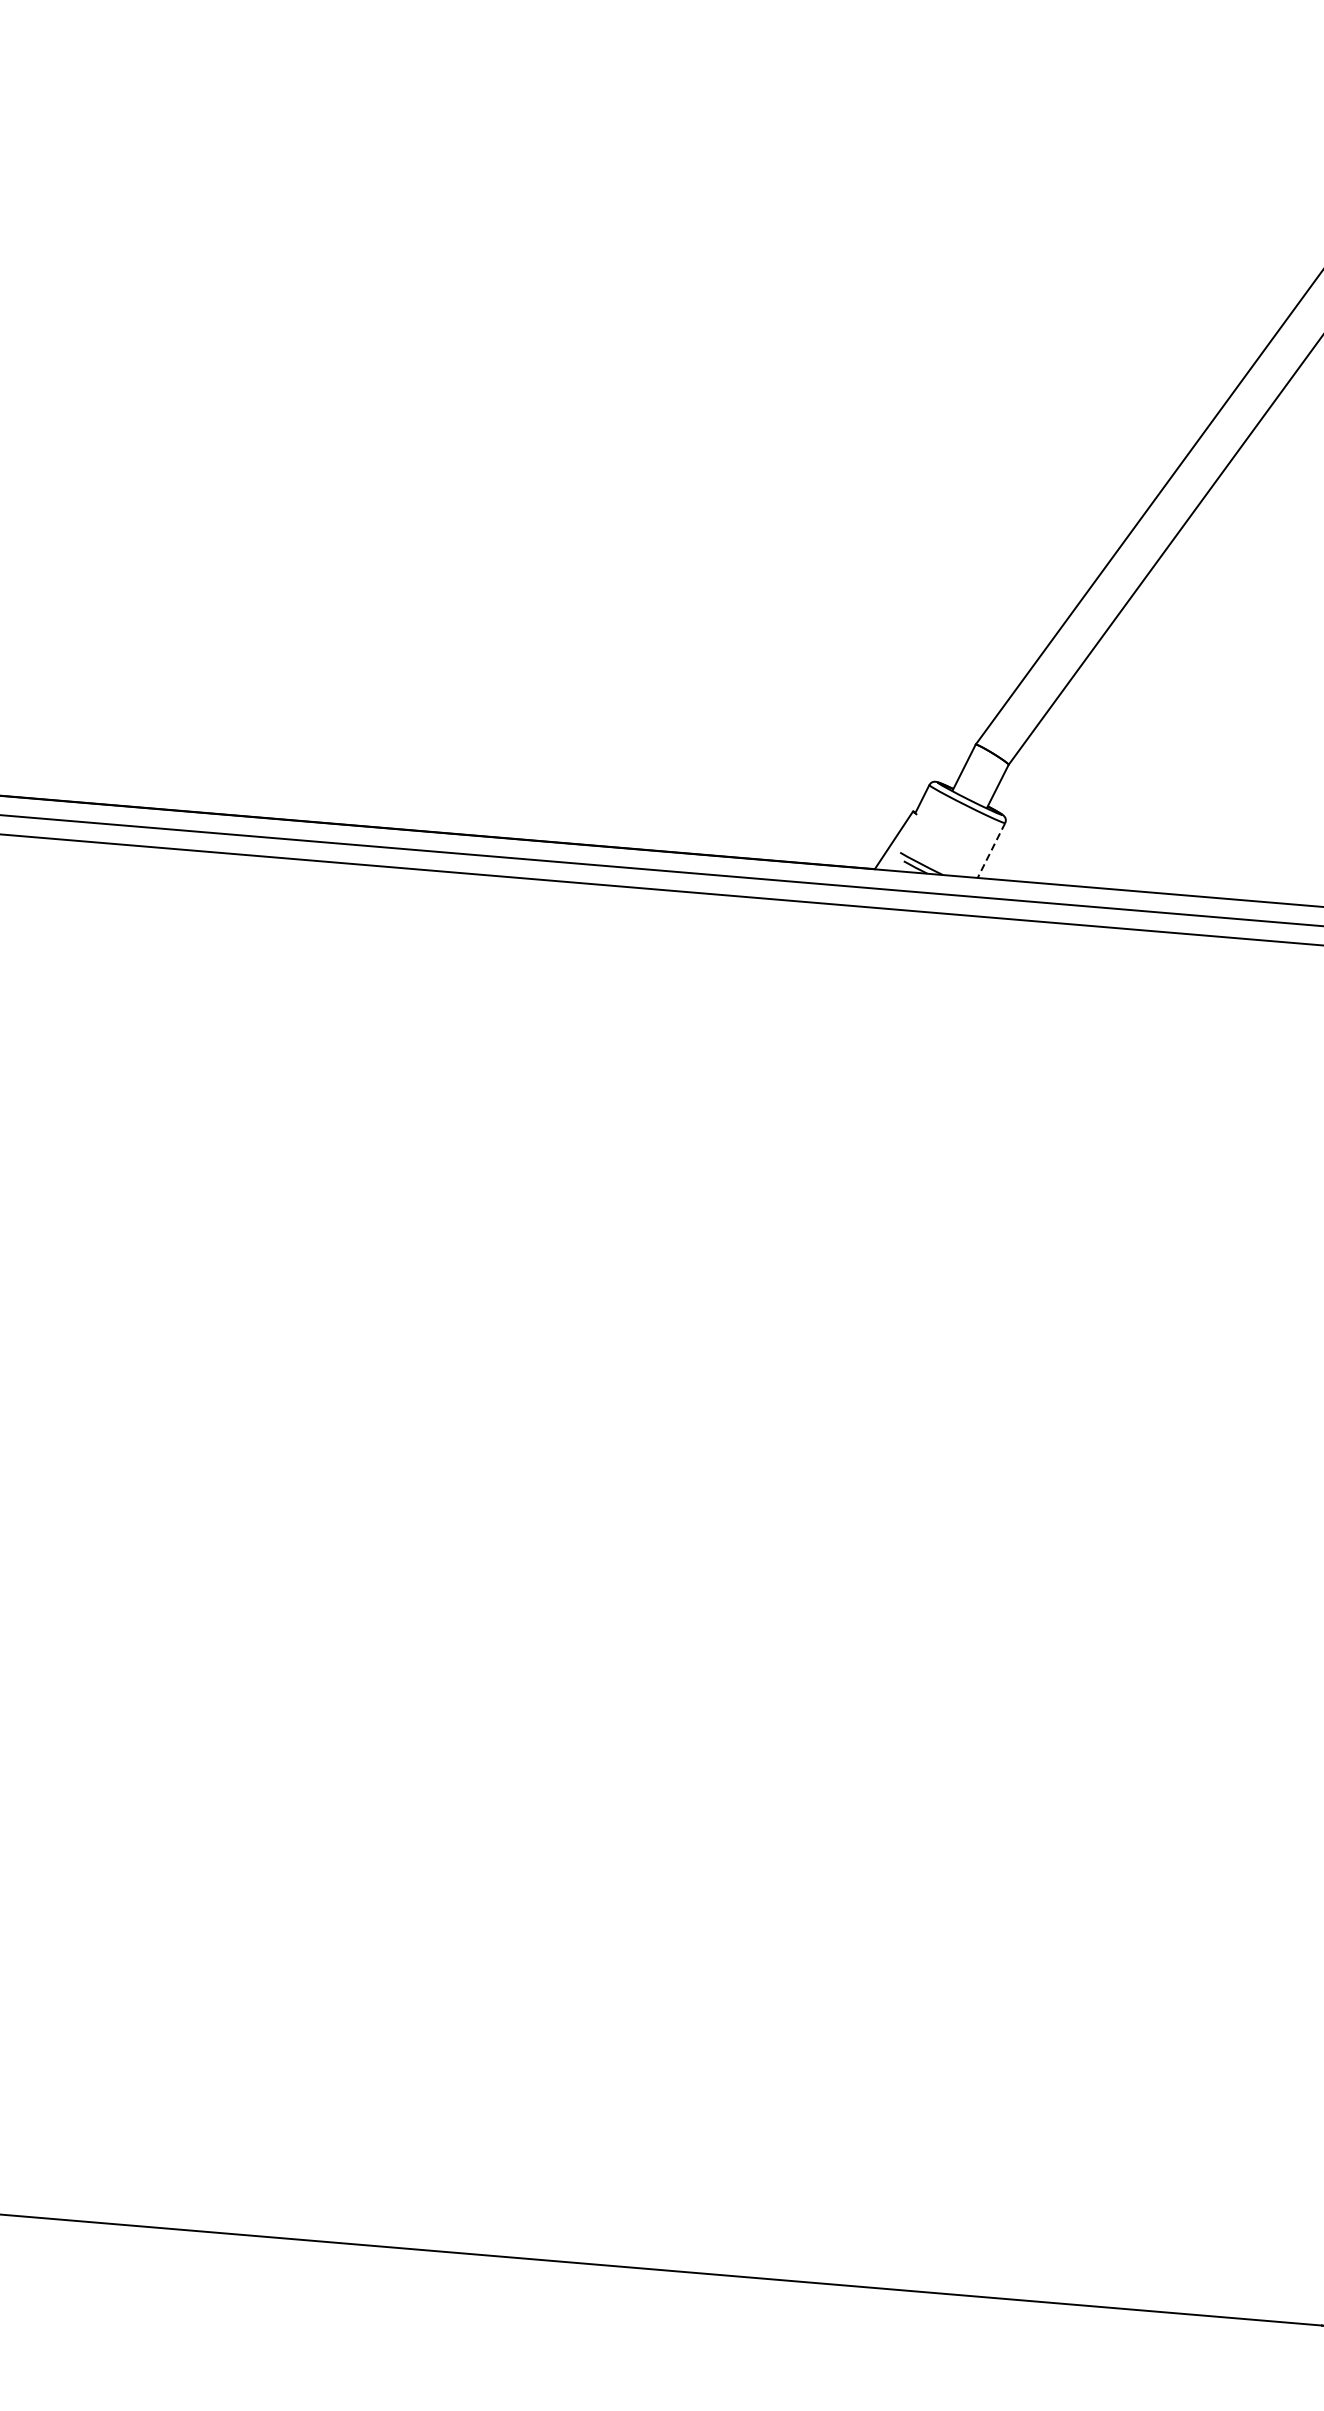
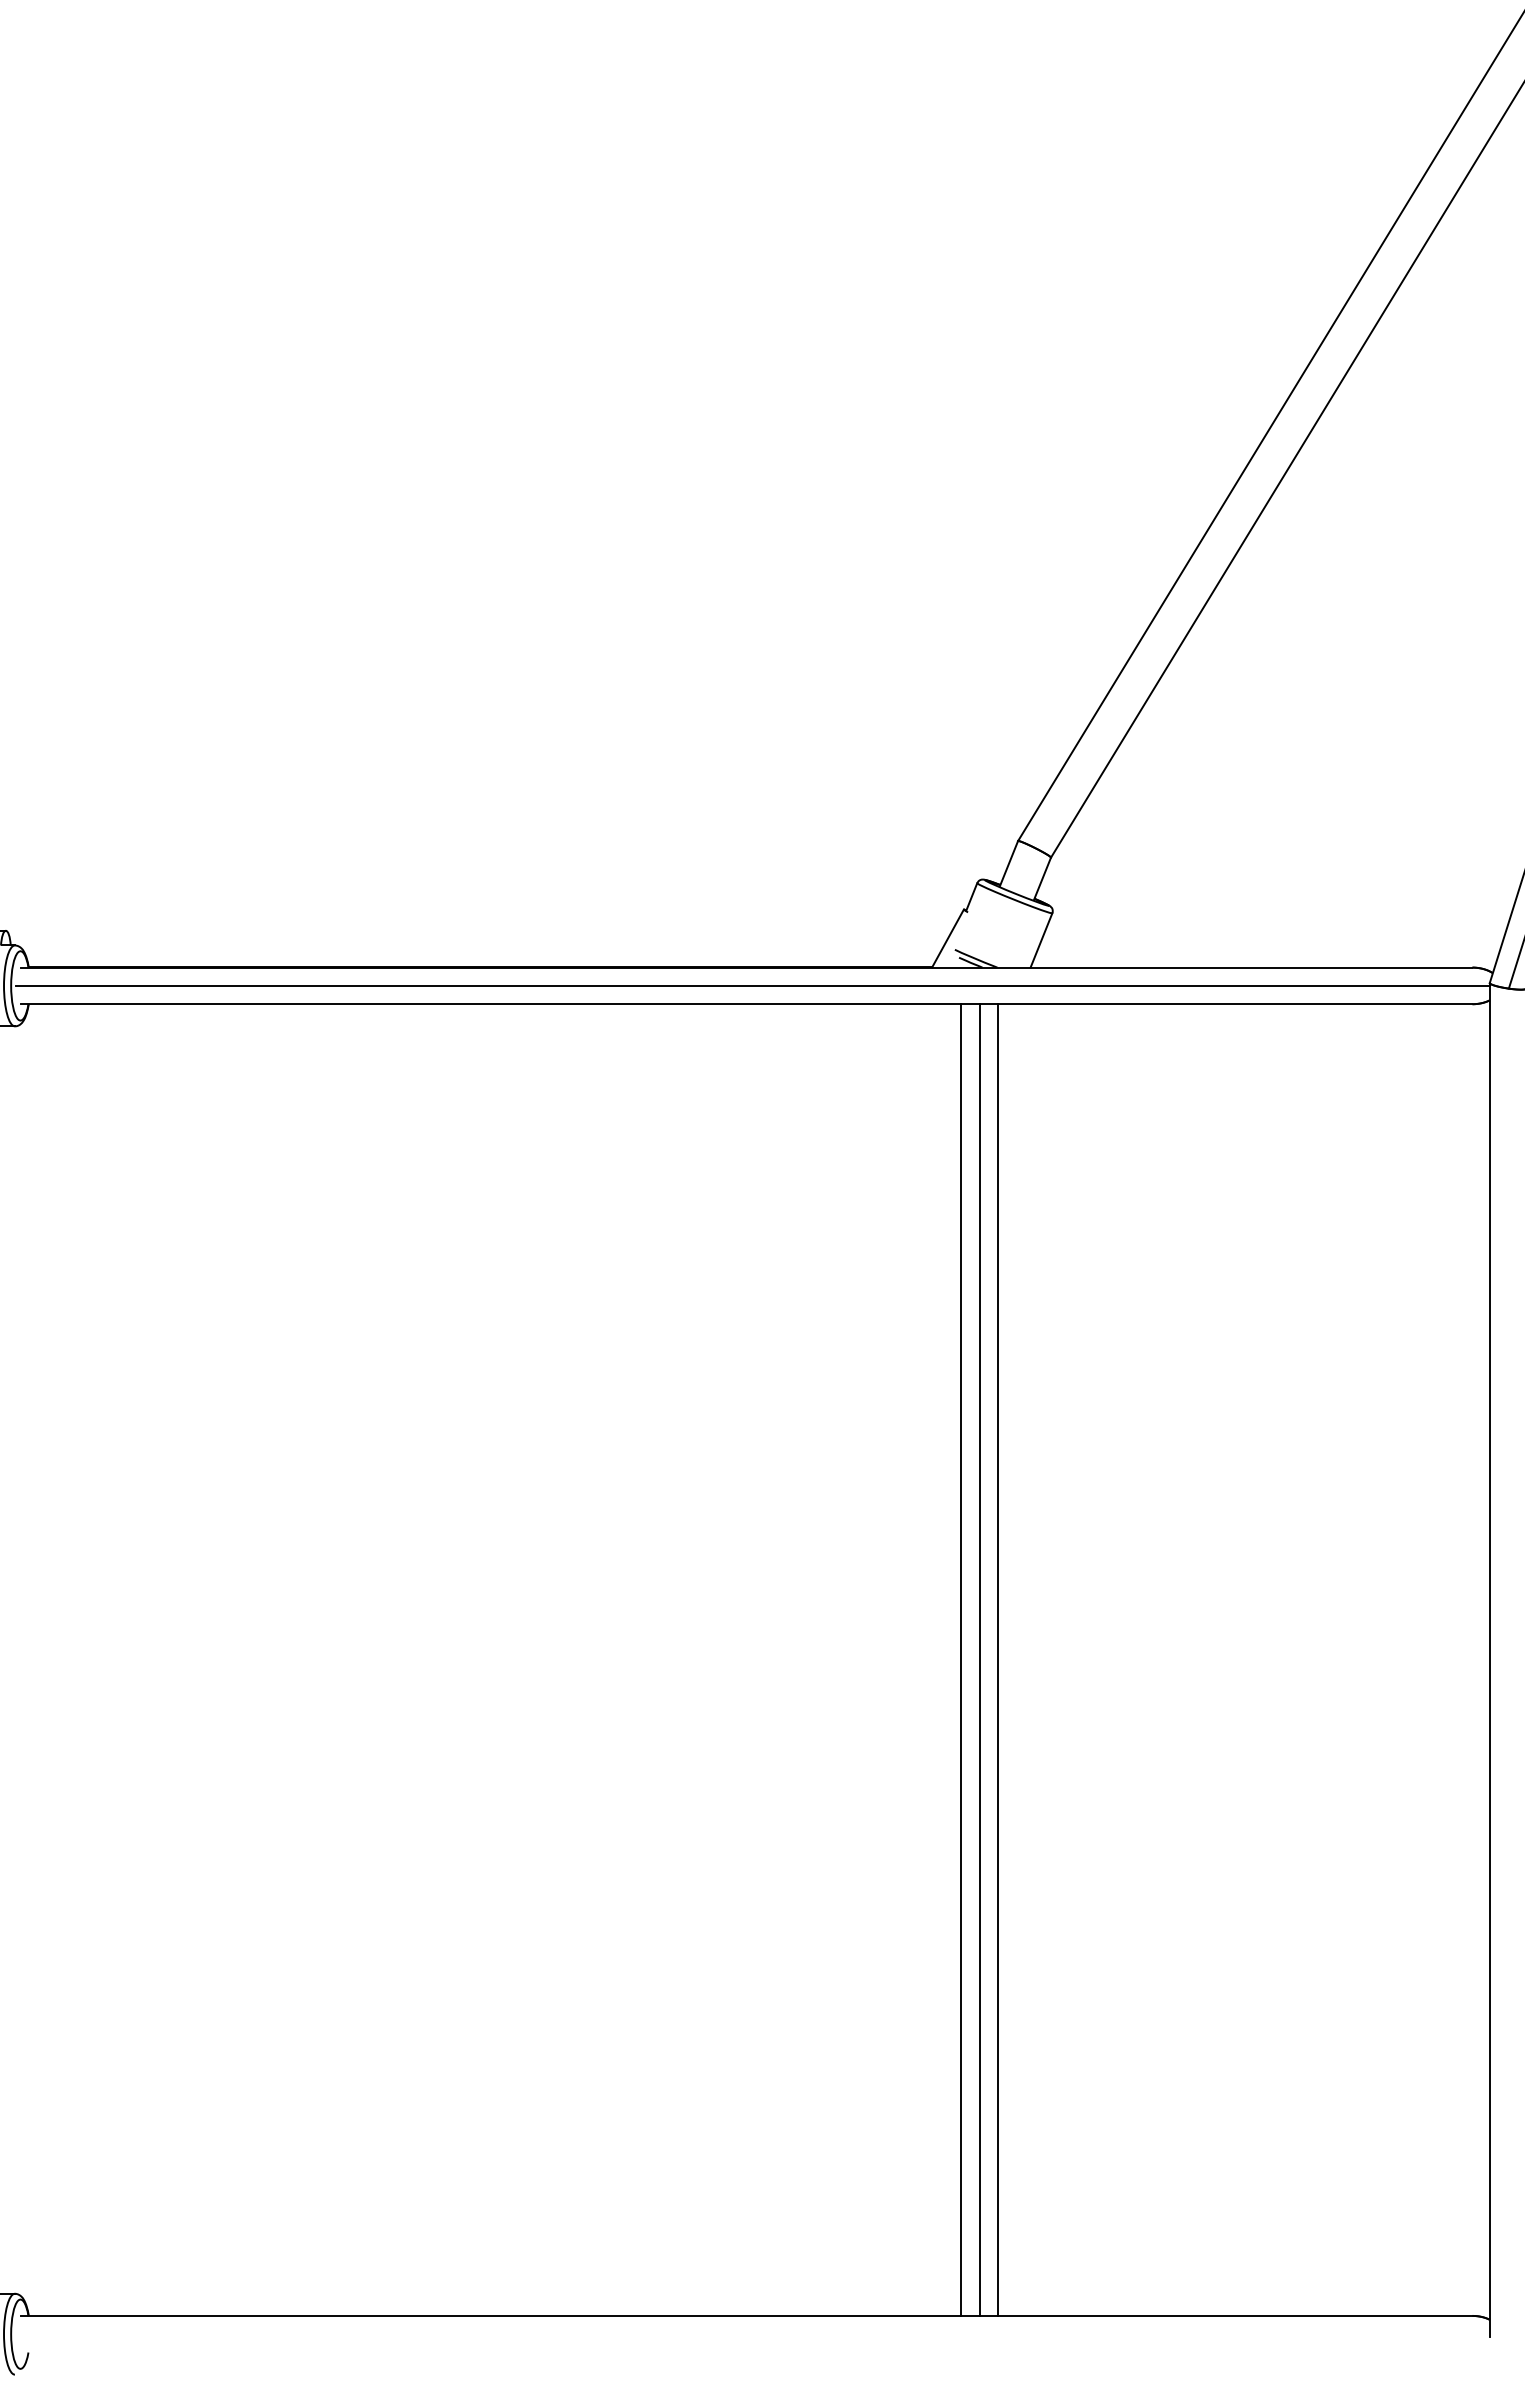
line: (991, 850) -> (1041, 940), dashed -> solid
line: (844, 1594) -> (961, 1659), added
line: (863, 1596) -> (979, 1659), added
line: (883, 1598) -> (998, 1659), added

